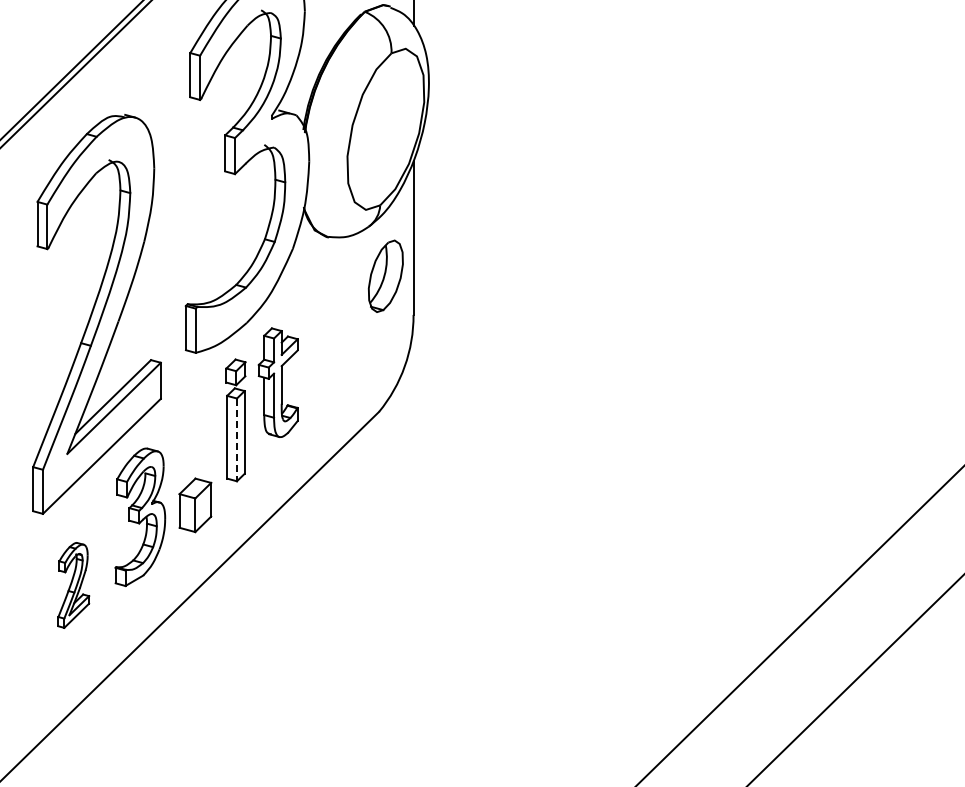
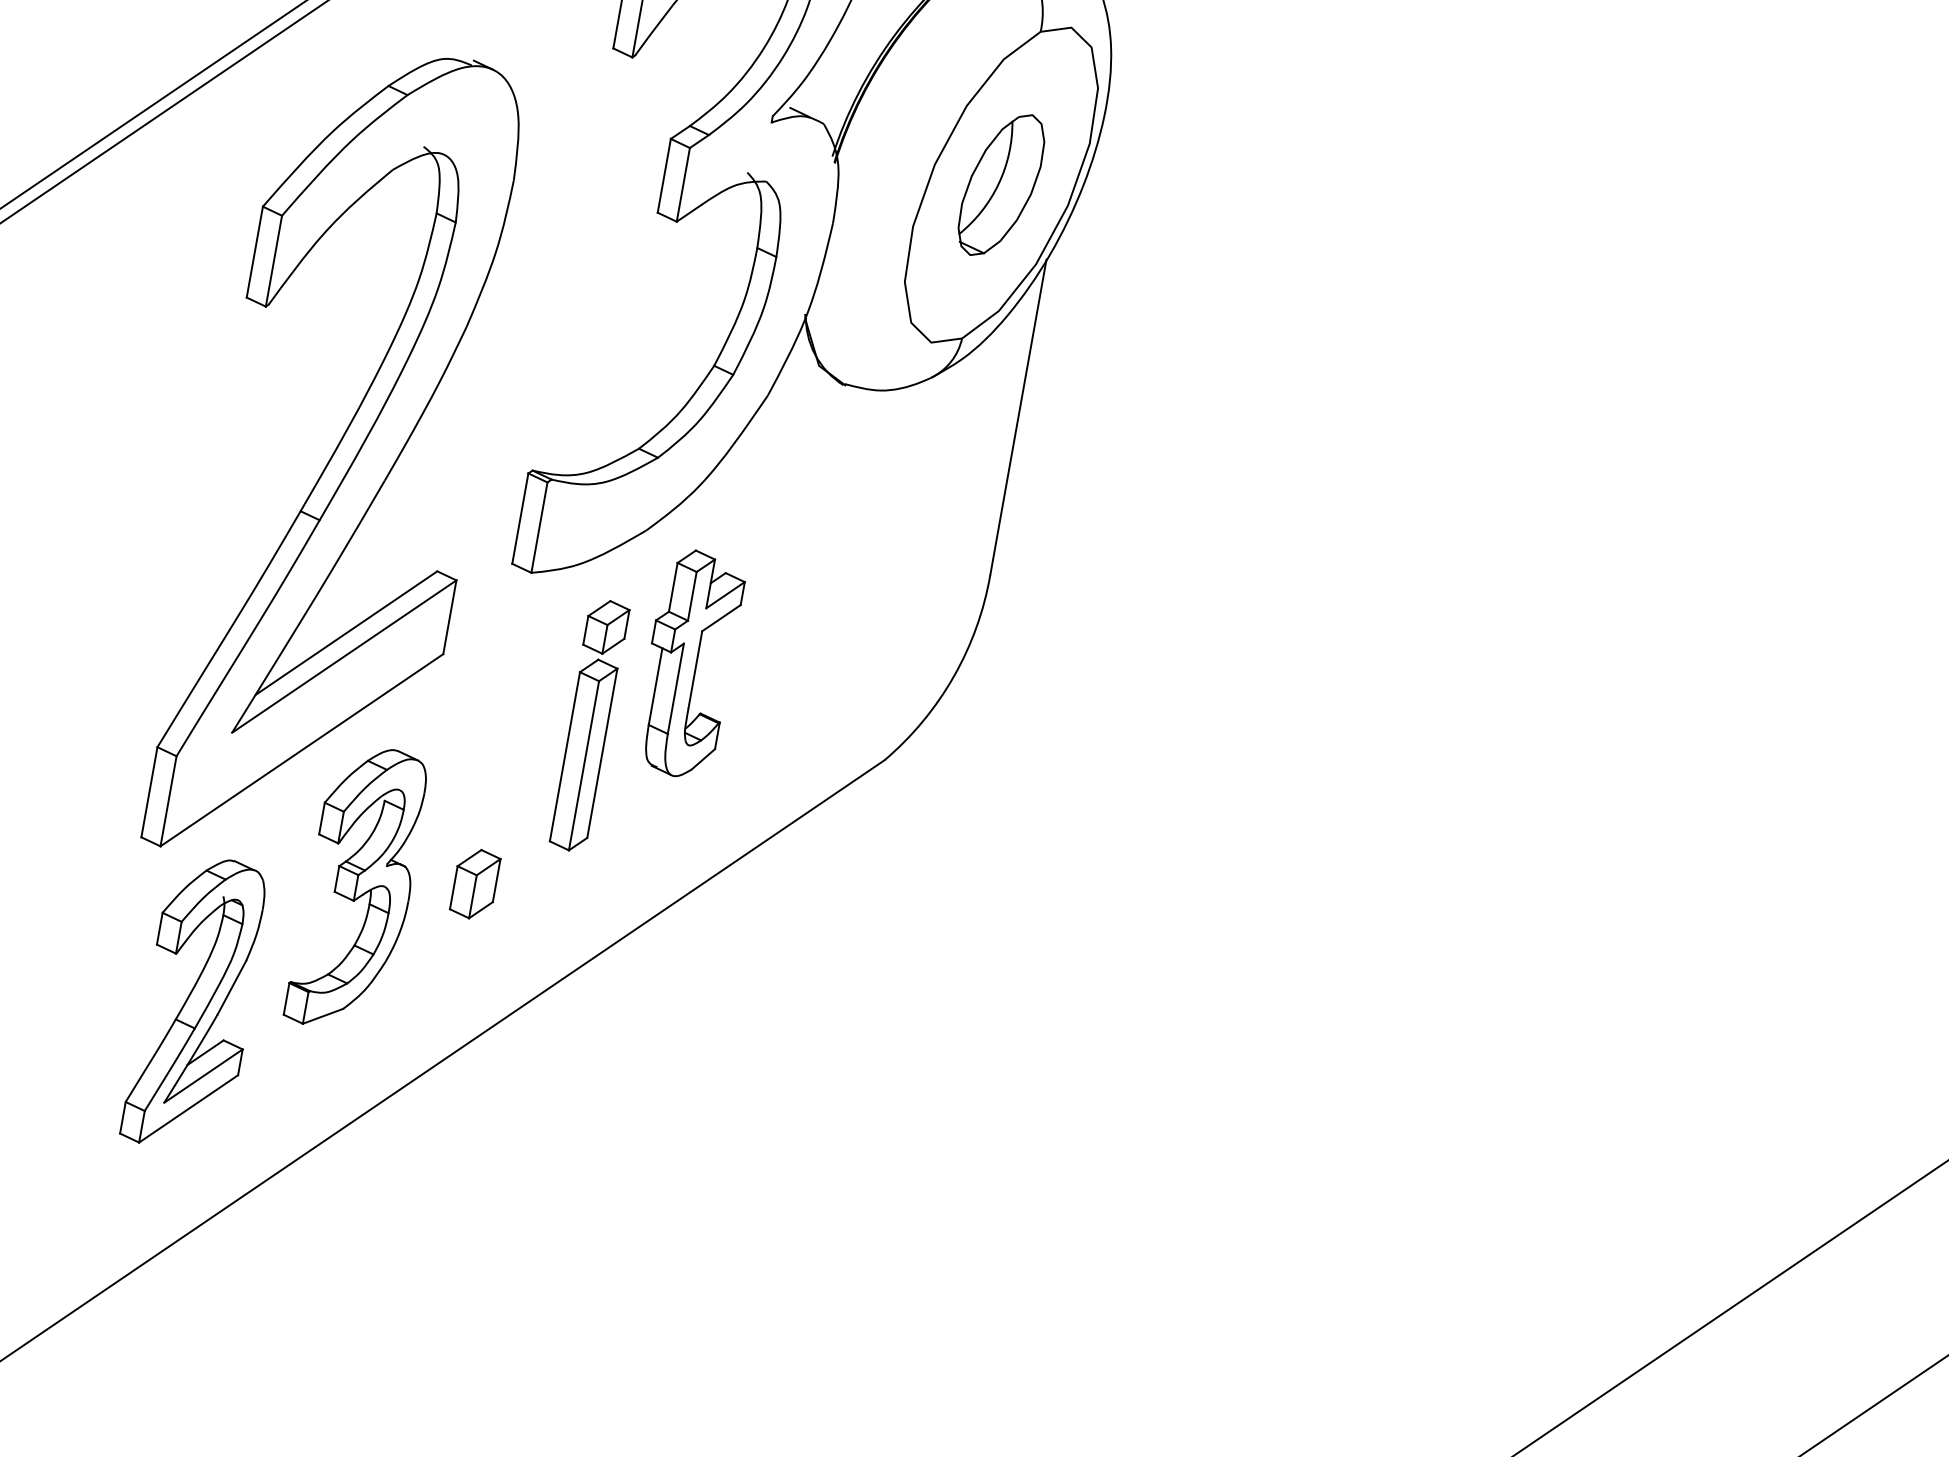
part: (385, 275) -> (1000, 183), moved
line: (236, 440) -> (582, 766), dashed -> solid
part: (195, 504) -> (475, 882), size x0.62
part: (73, 585) -> (196, 1003), size x1.67

